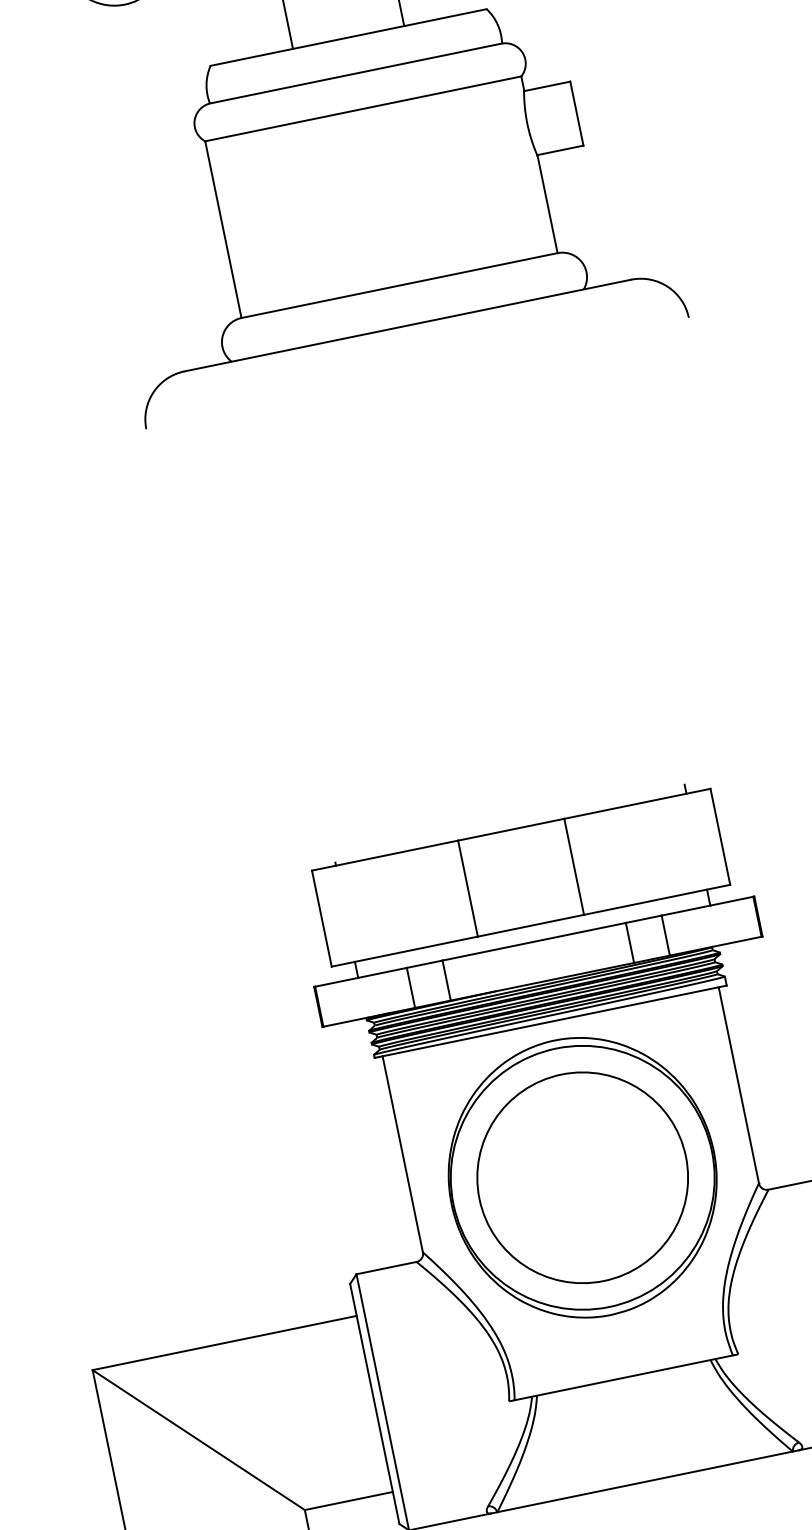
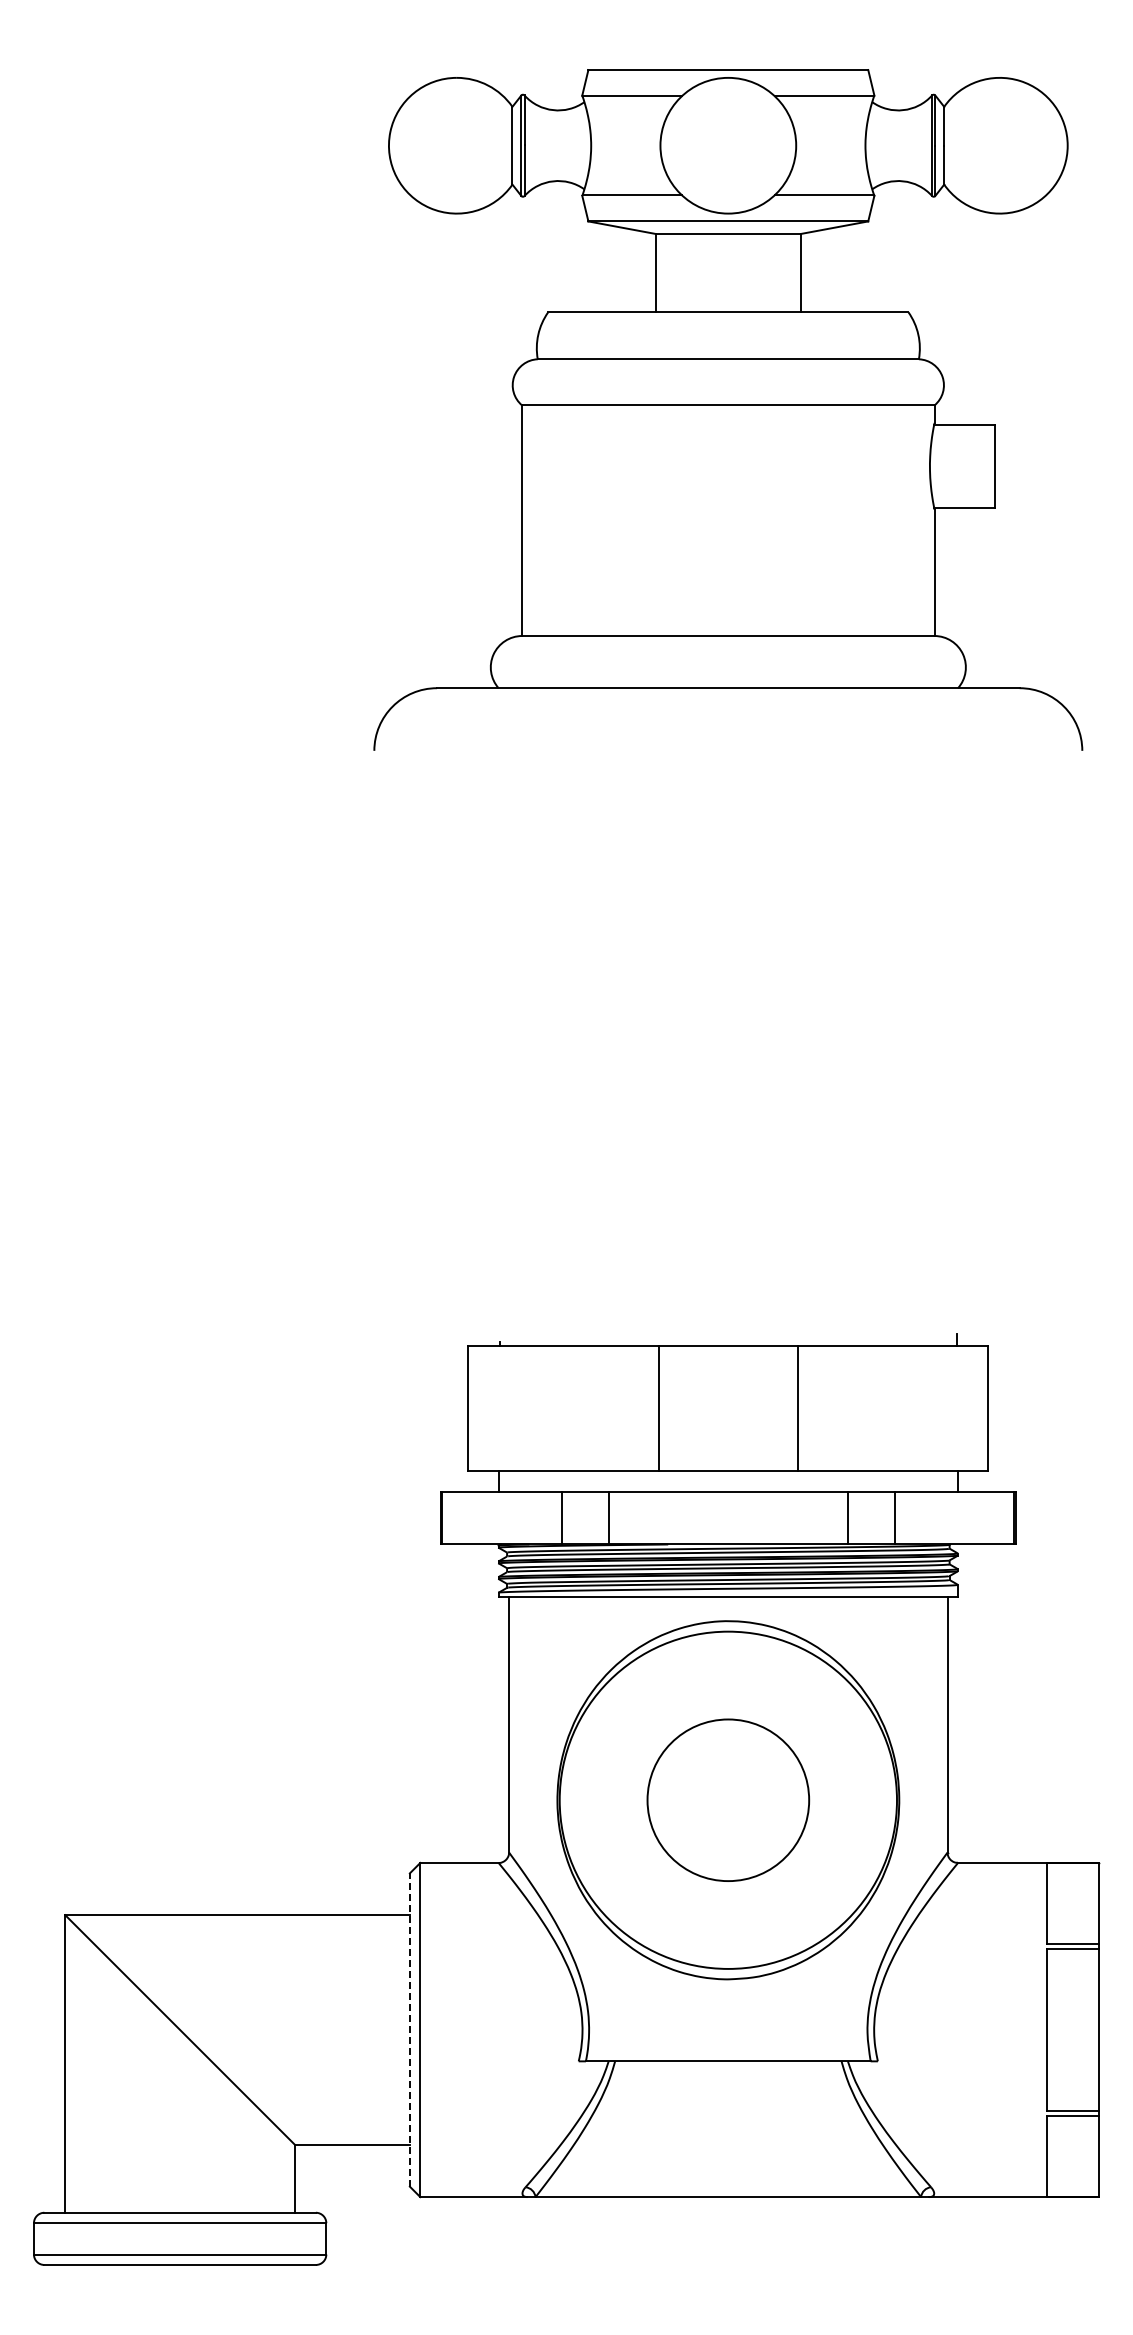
circle: (582, 1177) -> (728, 1800), size x0.6
line: (374, 1404) -> (409, 2030), solid -> dashed

